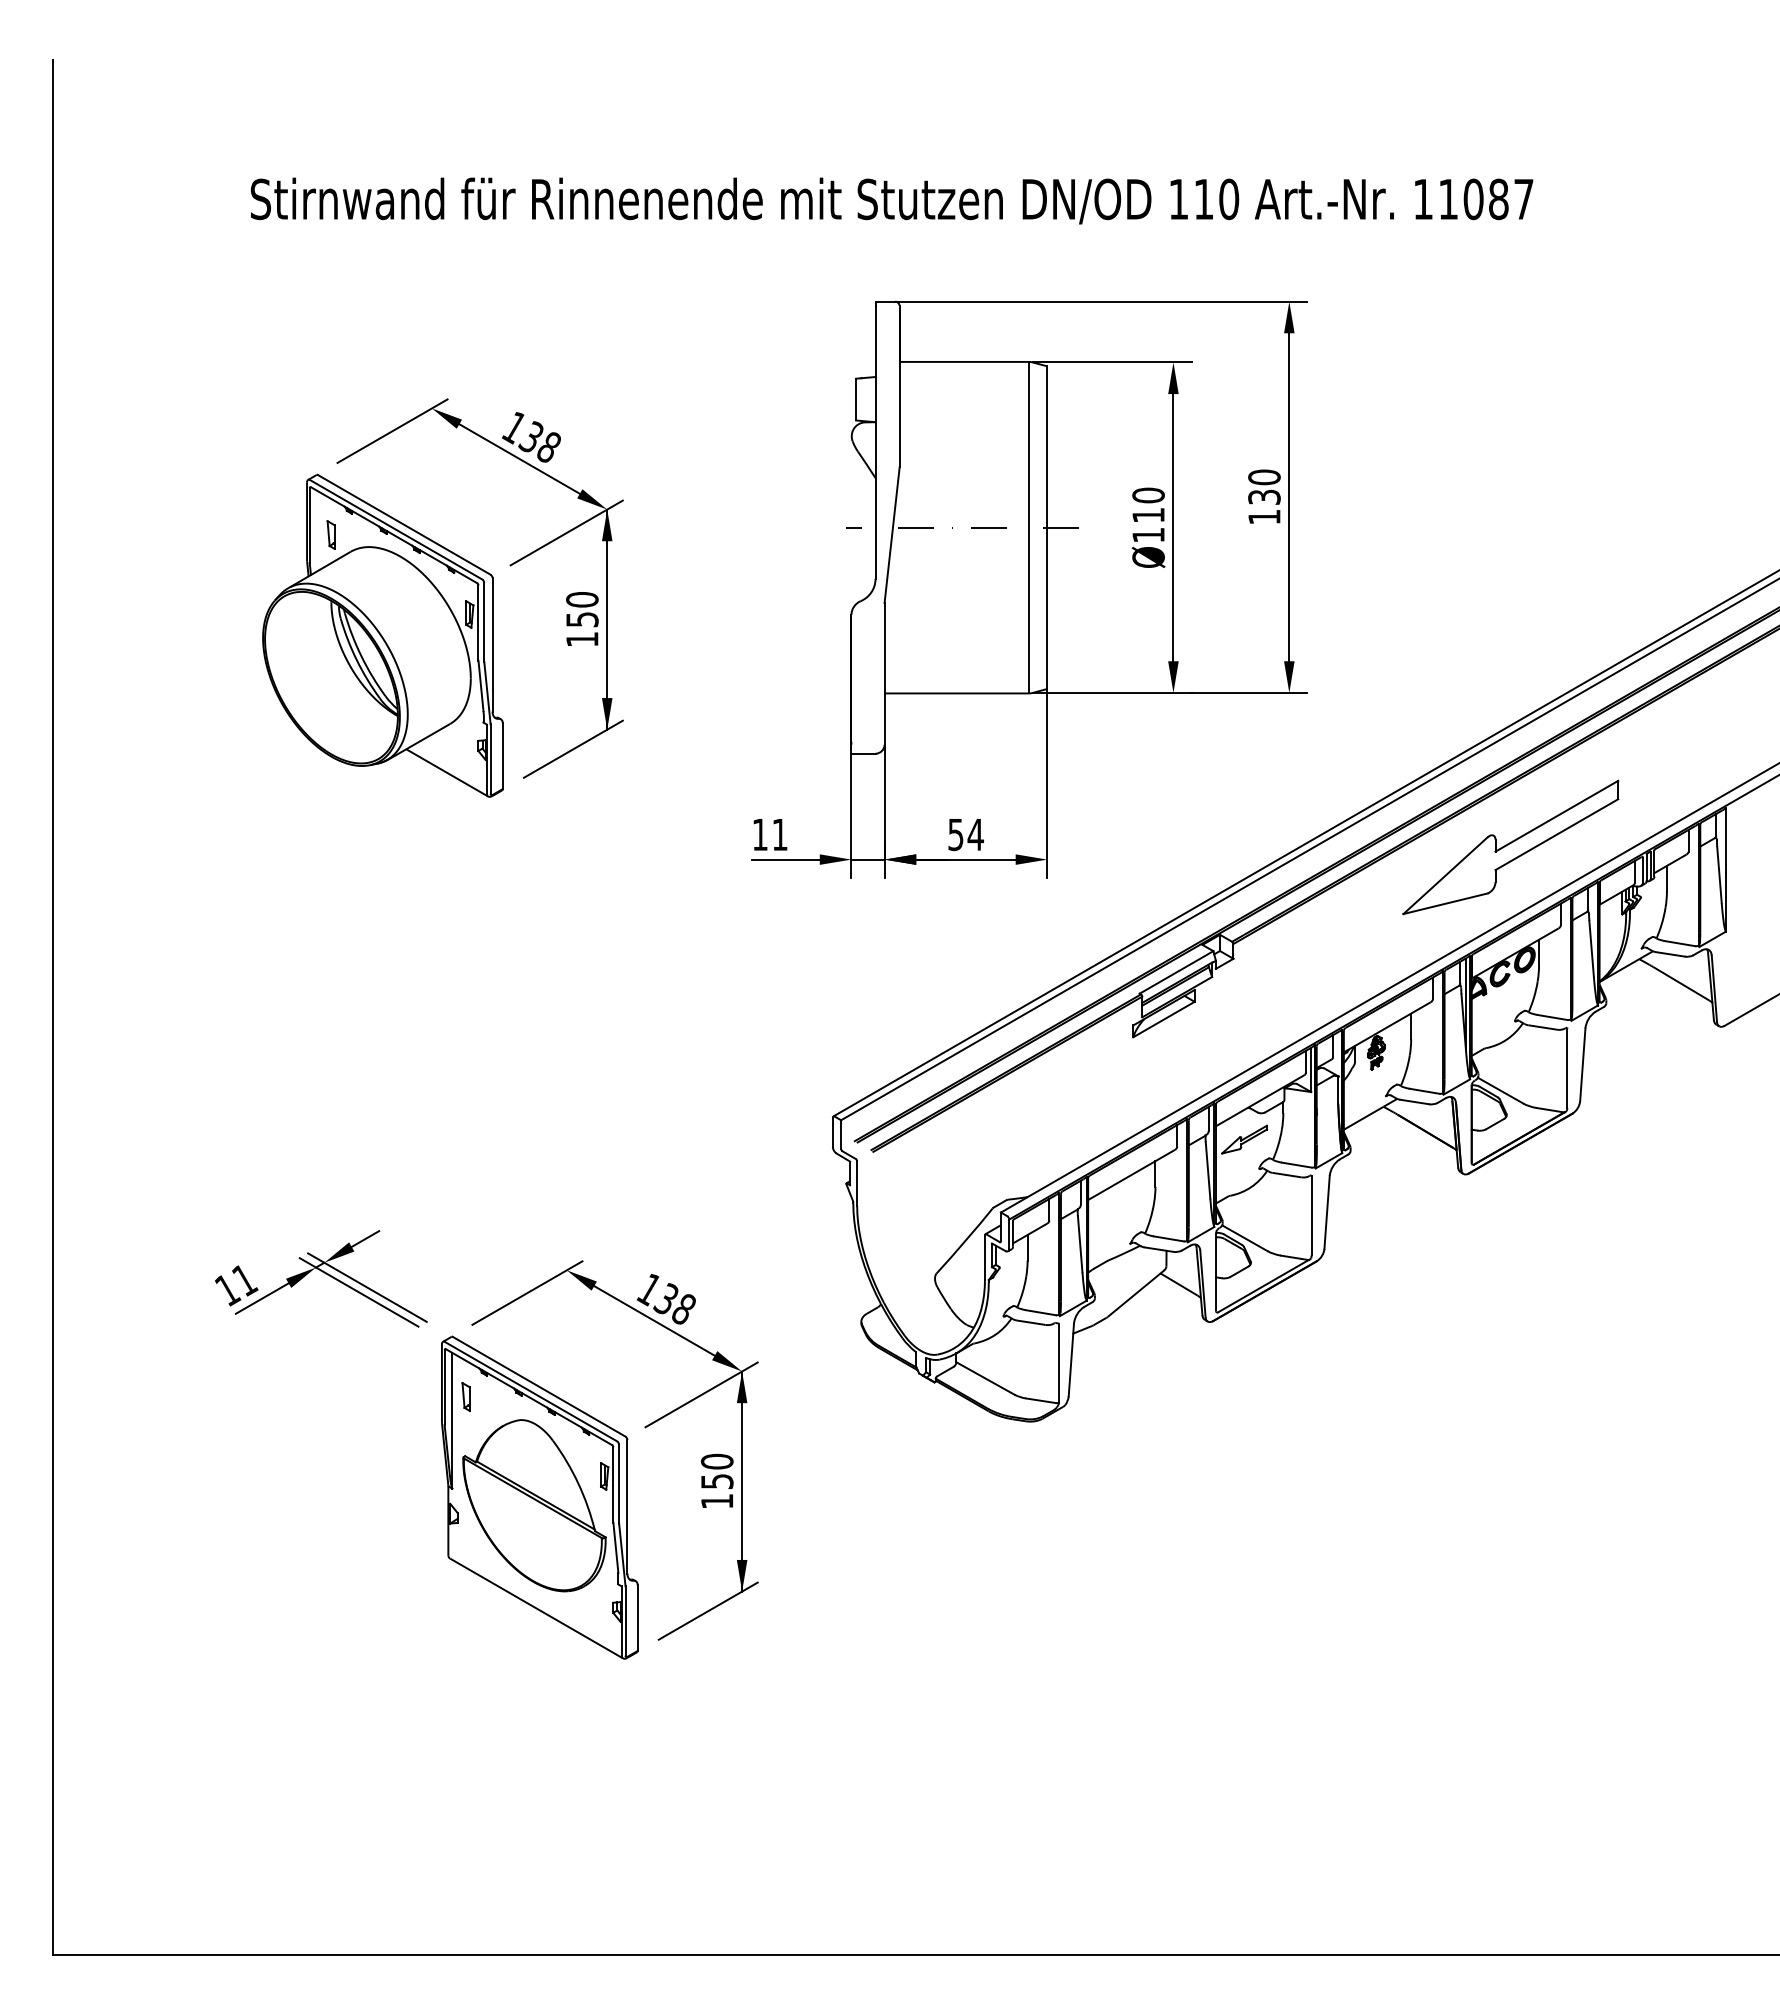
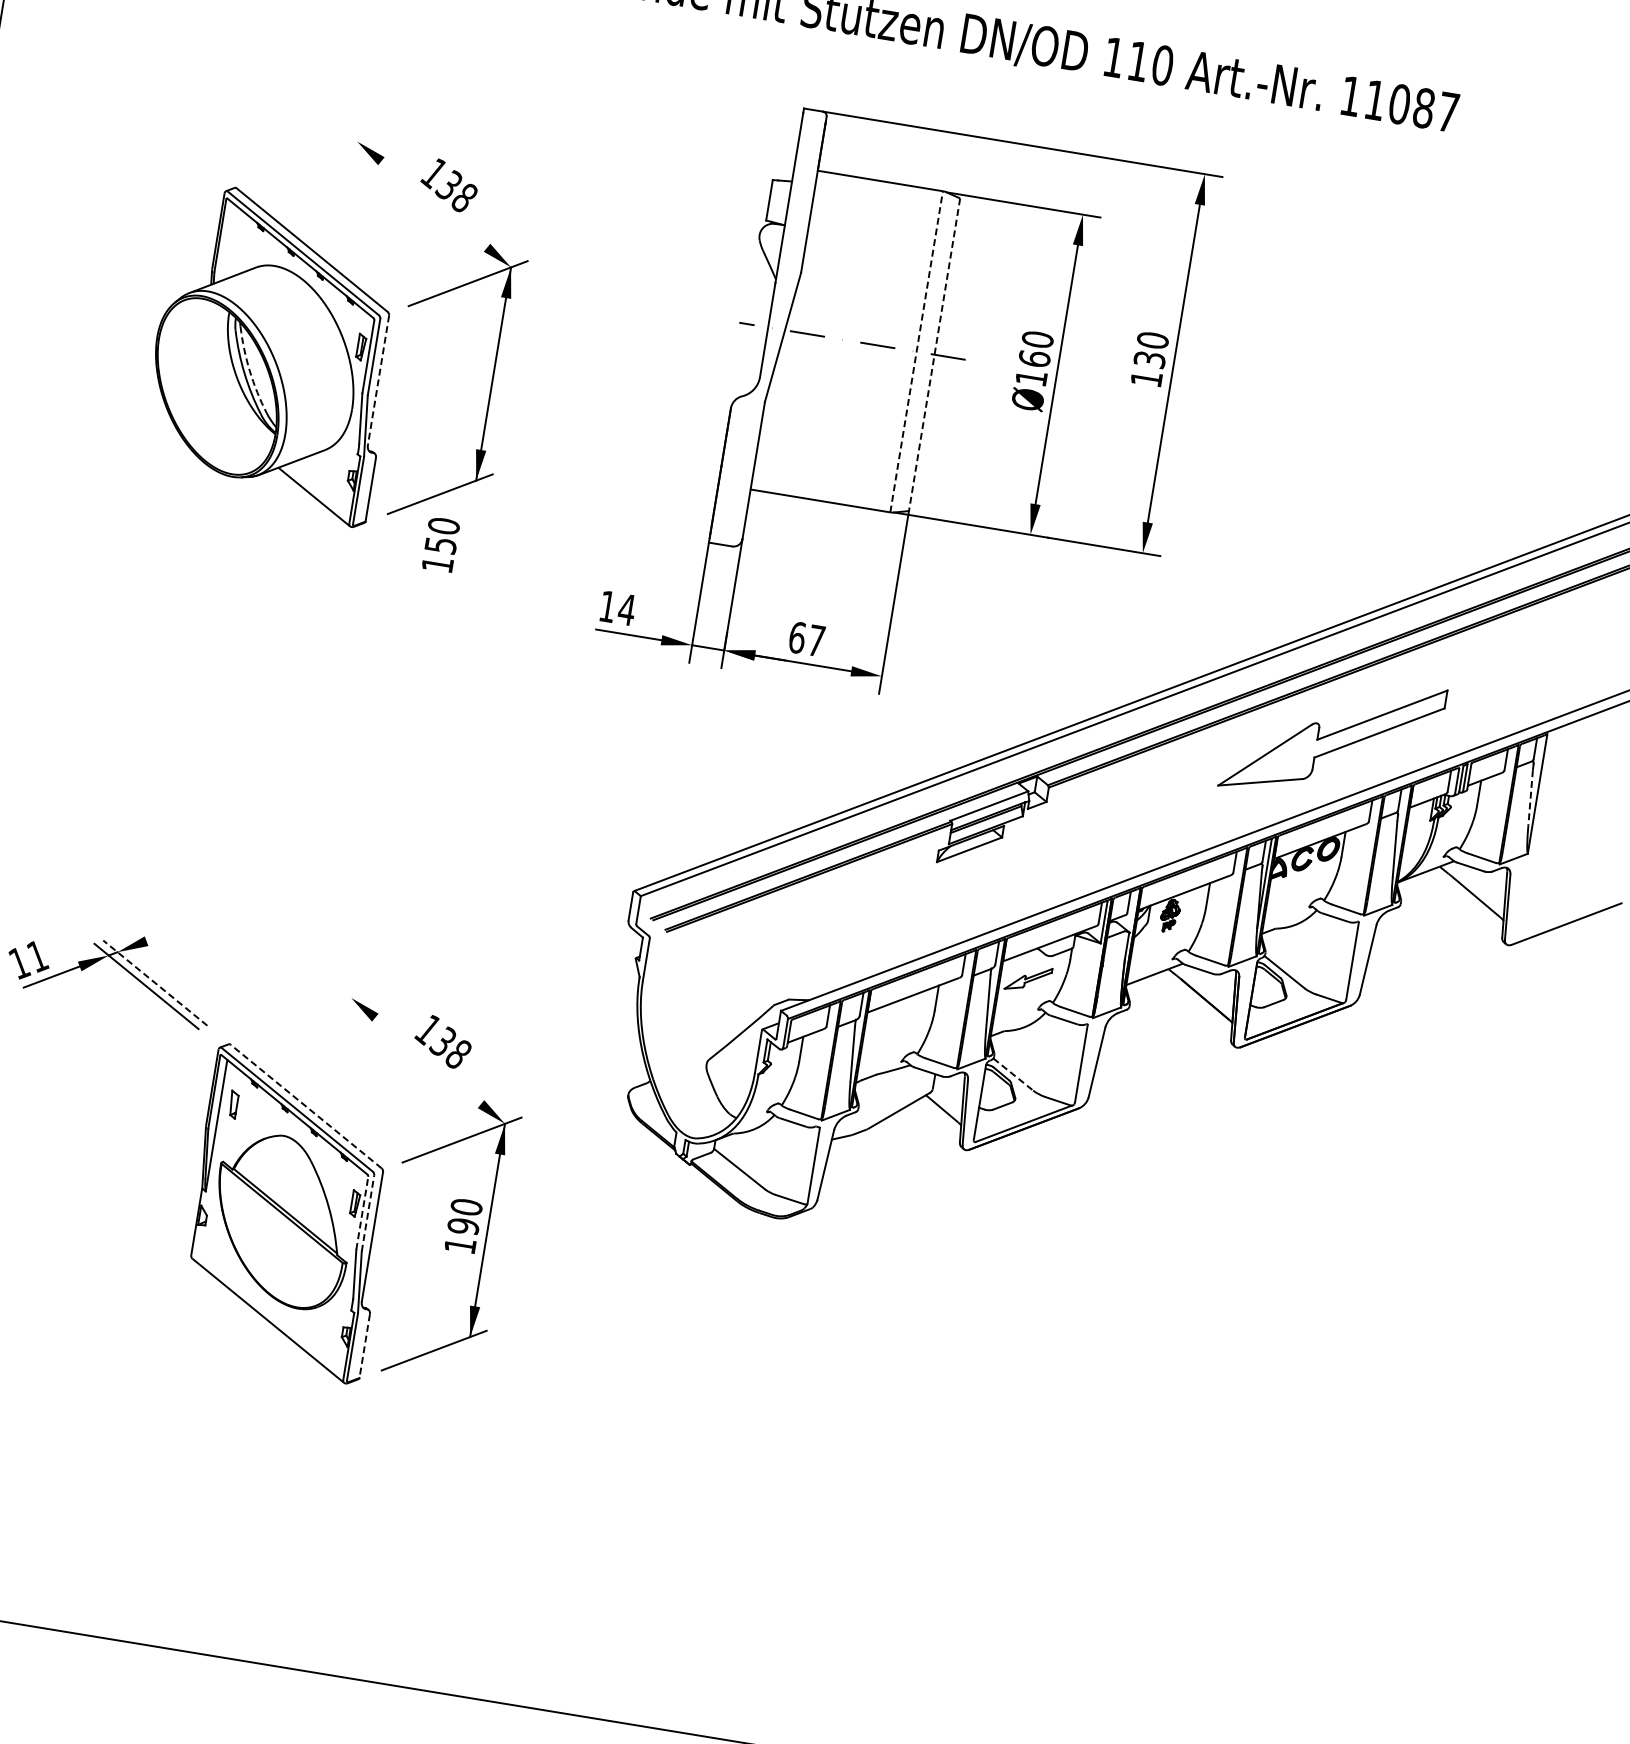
line: (392, 430) -> (315, 156), removed
line: (519, 458) -> (434, 203), removed
text: (1148, 515) -> (1034, 359), Ø110 -> Ø160
line: (1028, 527) -> (916, 351), solid -> dashed
line: (1047, 528) -> (934, 355), solid -> dashed
part: (330, 534) -> (239, 247), removed
text: (582, 618) -> (441, 544), moved
line: (492, 644) -> (378, 379), solid -> dashed
arc: (361, 656) -> (249, 370), solid -> dashed
text: (779, 834) -> (626, 609), 11 -> 14
text: (965, 834) -> (806, 639), 54 -> 67
line: (1719, 875) -> (1530, 798), solid -> dashed
line: (365, 1238) -> (161, 935), removed
line: (1245, 1238) -> (1013, 1074), solid -> dashed
line: (367, 1287) -> (155, 983), solid -> dashed
line: (527, 1292) -> (309, 1013), removed
line: (654, 1320) -> (428, 1060), removed
line: (539, 1386) -> (306, 1106), solid -> dashed
text: (717, 1481) -> (463, 1226), 150 -> 190
line: (619, 1483) -> (368, 1212), solid -> dashed
line: (613, 1484) -> (362, 1212), solid -> dashed
line: (637, 1618) -> (364, 1346), solid -> dashed

